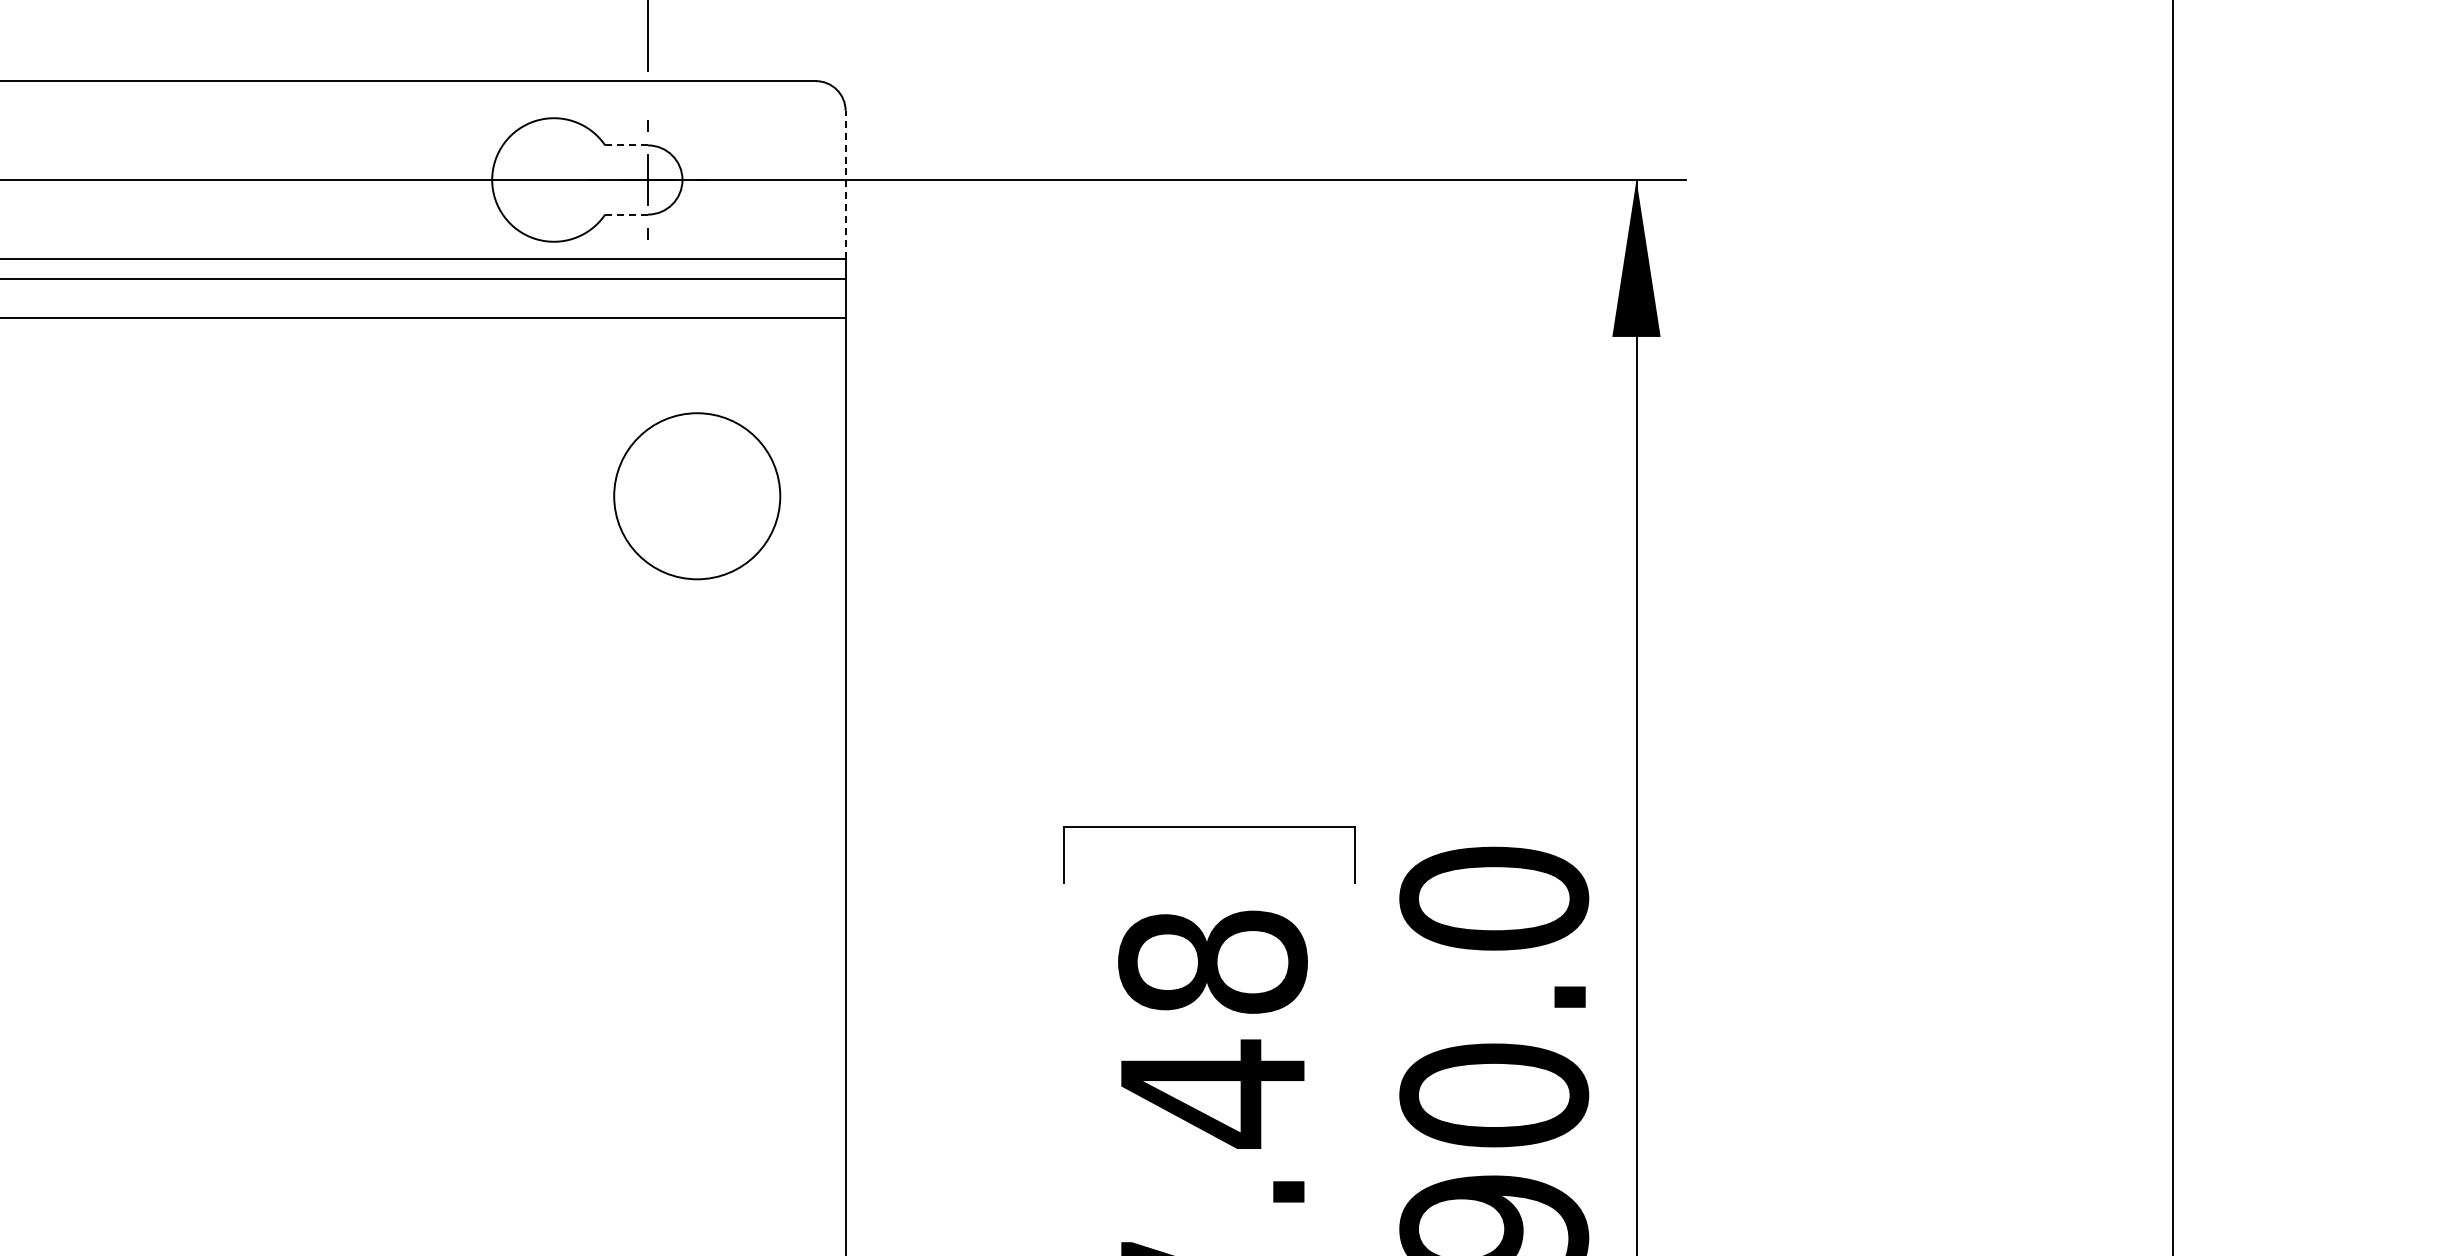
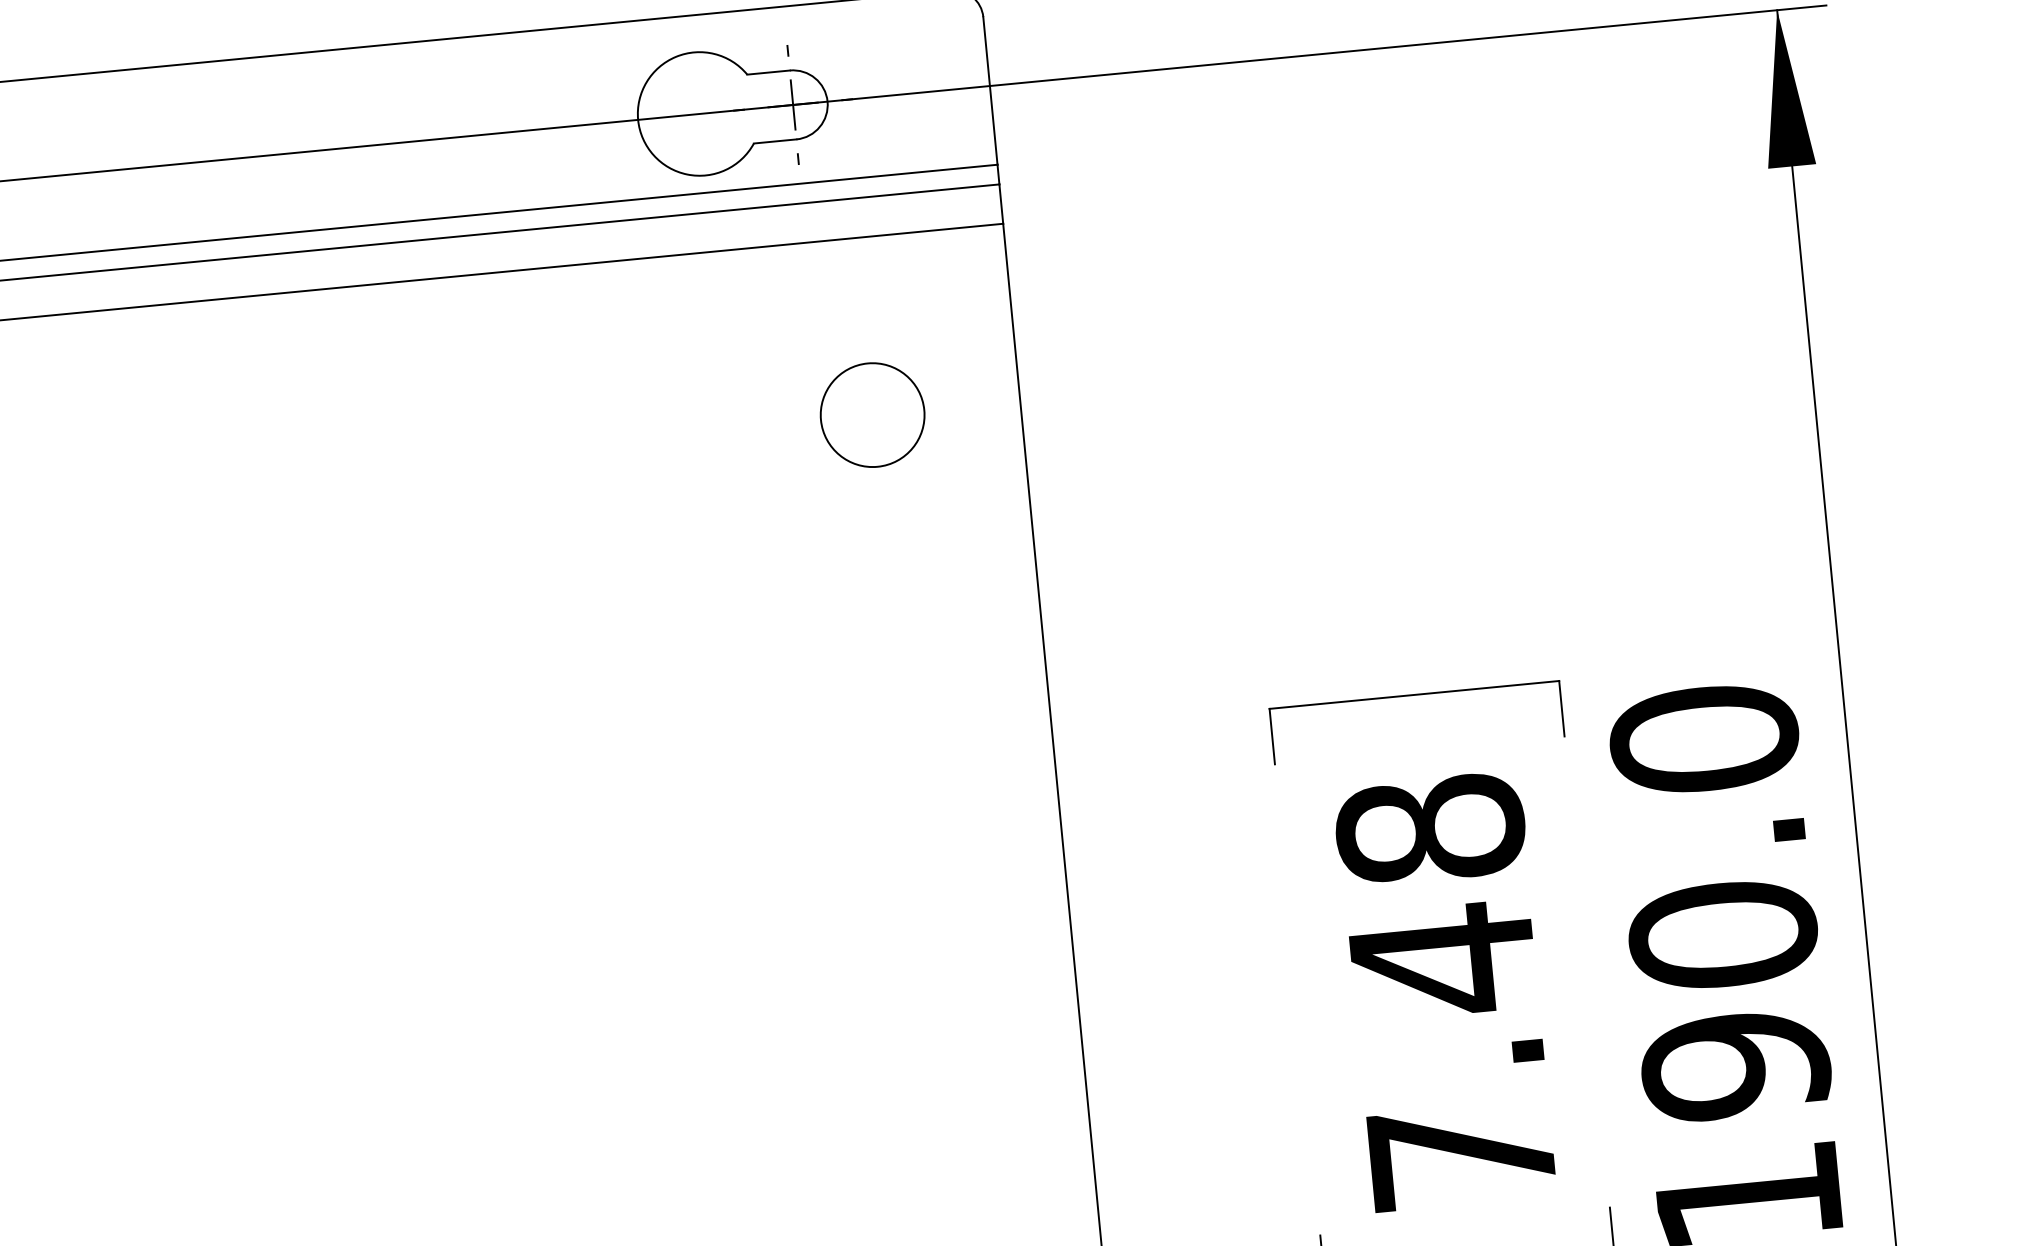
line: (626, 145) -> (768, 72), dashed -> solid
line: (845, 184) -> (990, 90), dashed -> solid
line: (627, 214) -> (776, 141), dashed -> solid
circle: (697, 496) -> (872, 415), size x0.62

